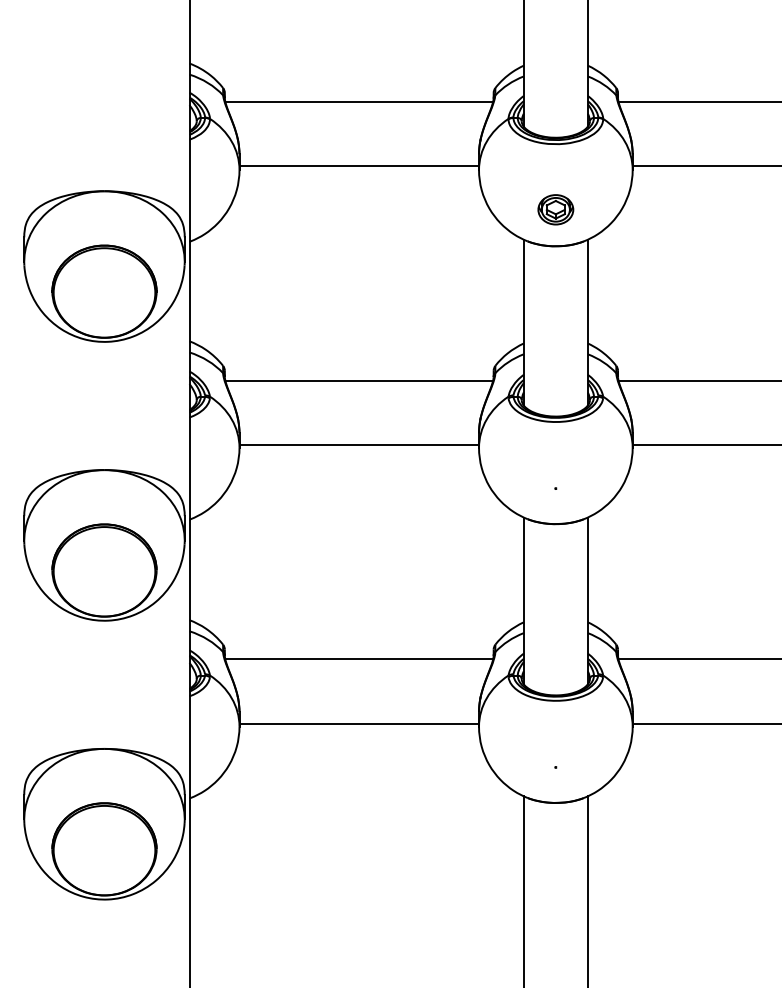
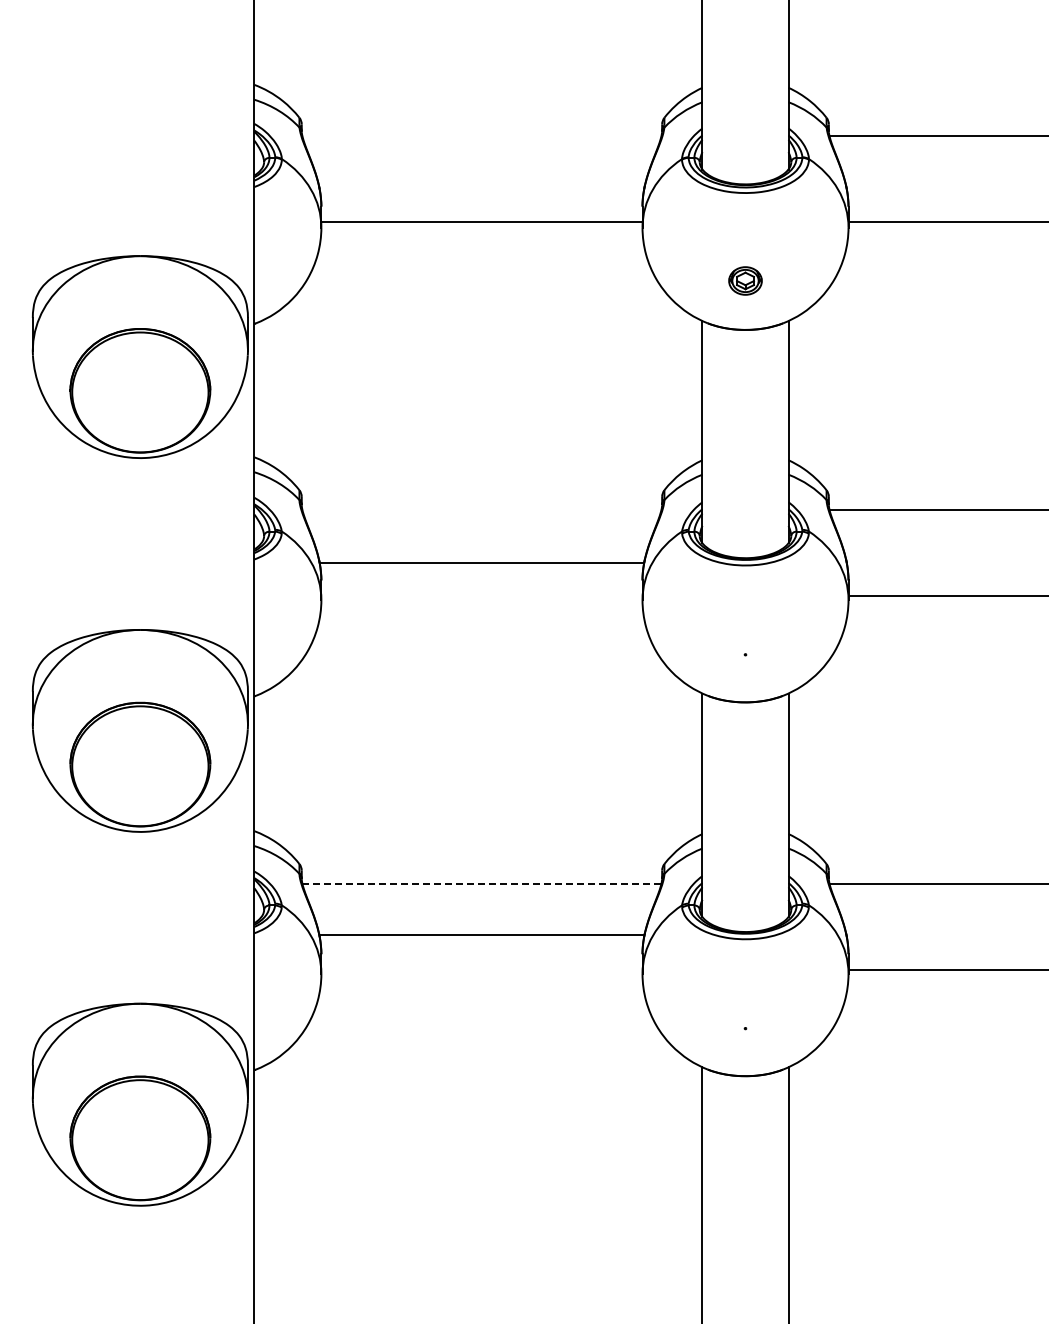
line: (358, 102) -> (481, 136), removed
part: (555, 209) -> (745, 280), size x0.7
line: (358, 380) -> (481, 510), removed
line: (358, 445) -> (481, 563), moved
line: (358, 659) -> (481, 883), solid -> dashed
line: (358, 723) -> (481, 934), moved

